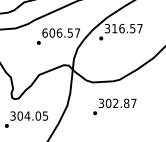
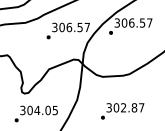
text: (114, 28) -> (124, 22), 316.57 -> 306.57
text: (44, 32) -> (54, 26), 606.57 -> 306.57
text: (114, 106) -> (122, 110), moved

